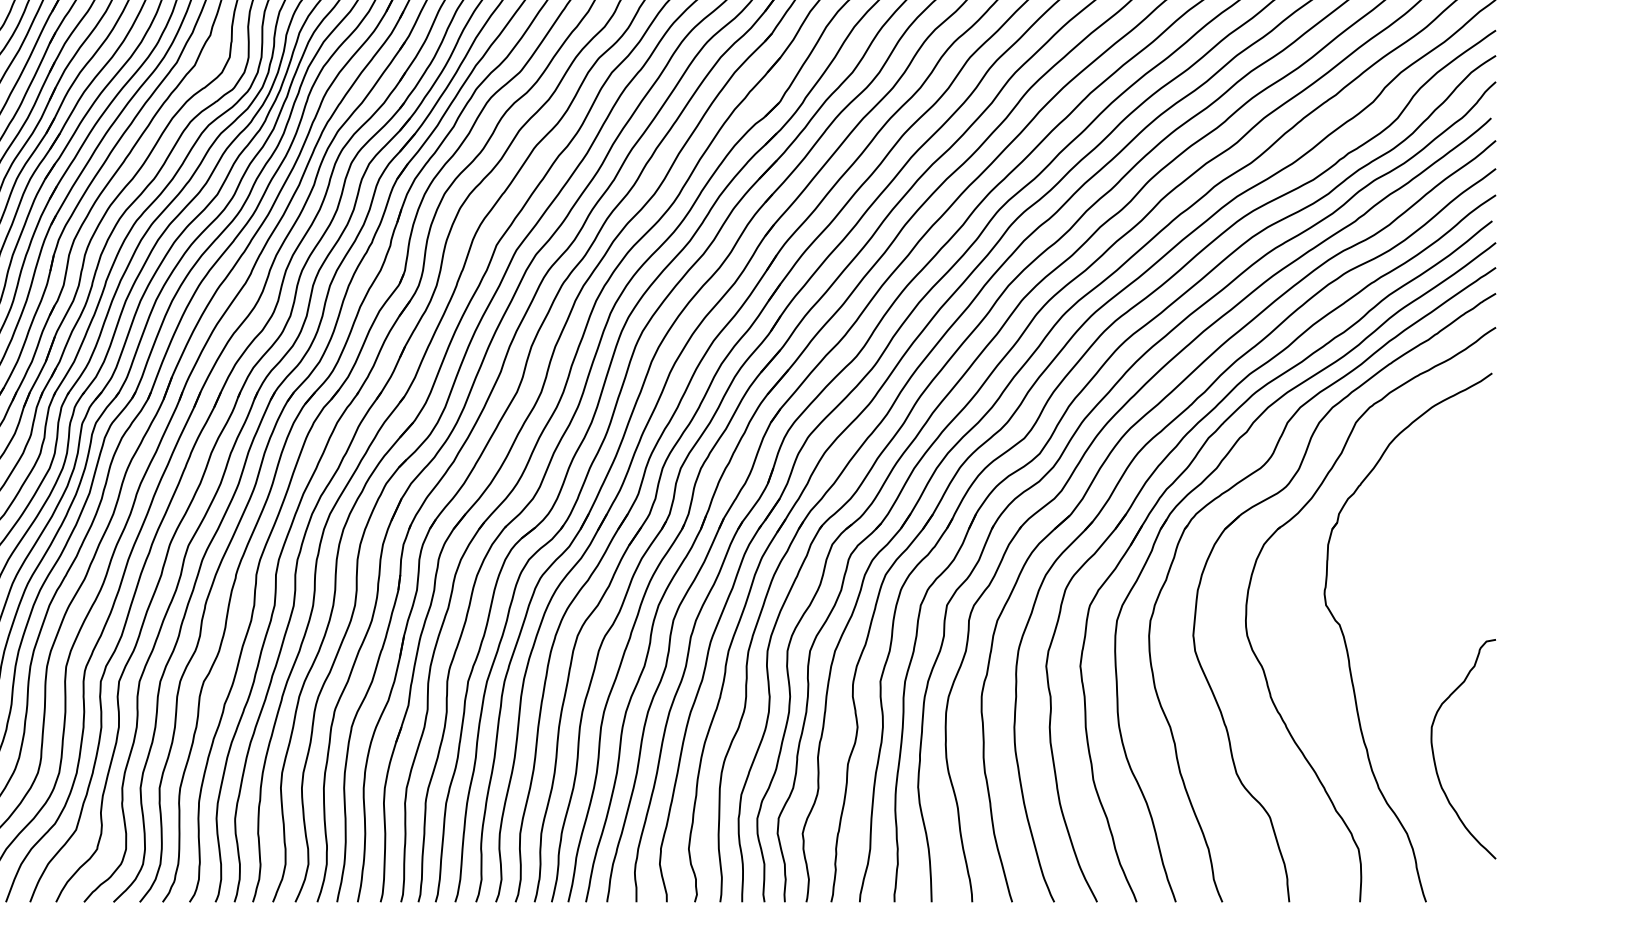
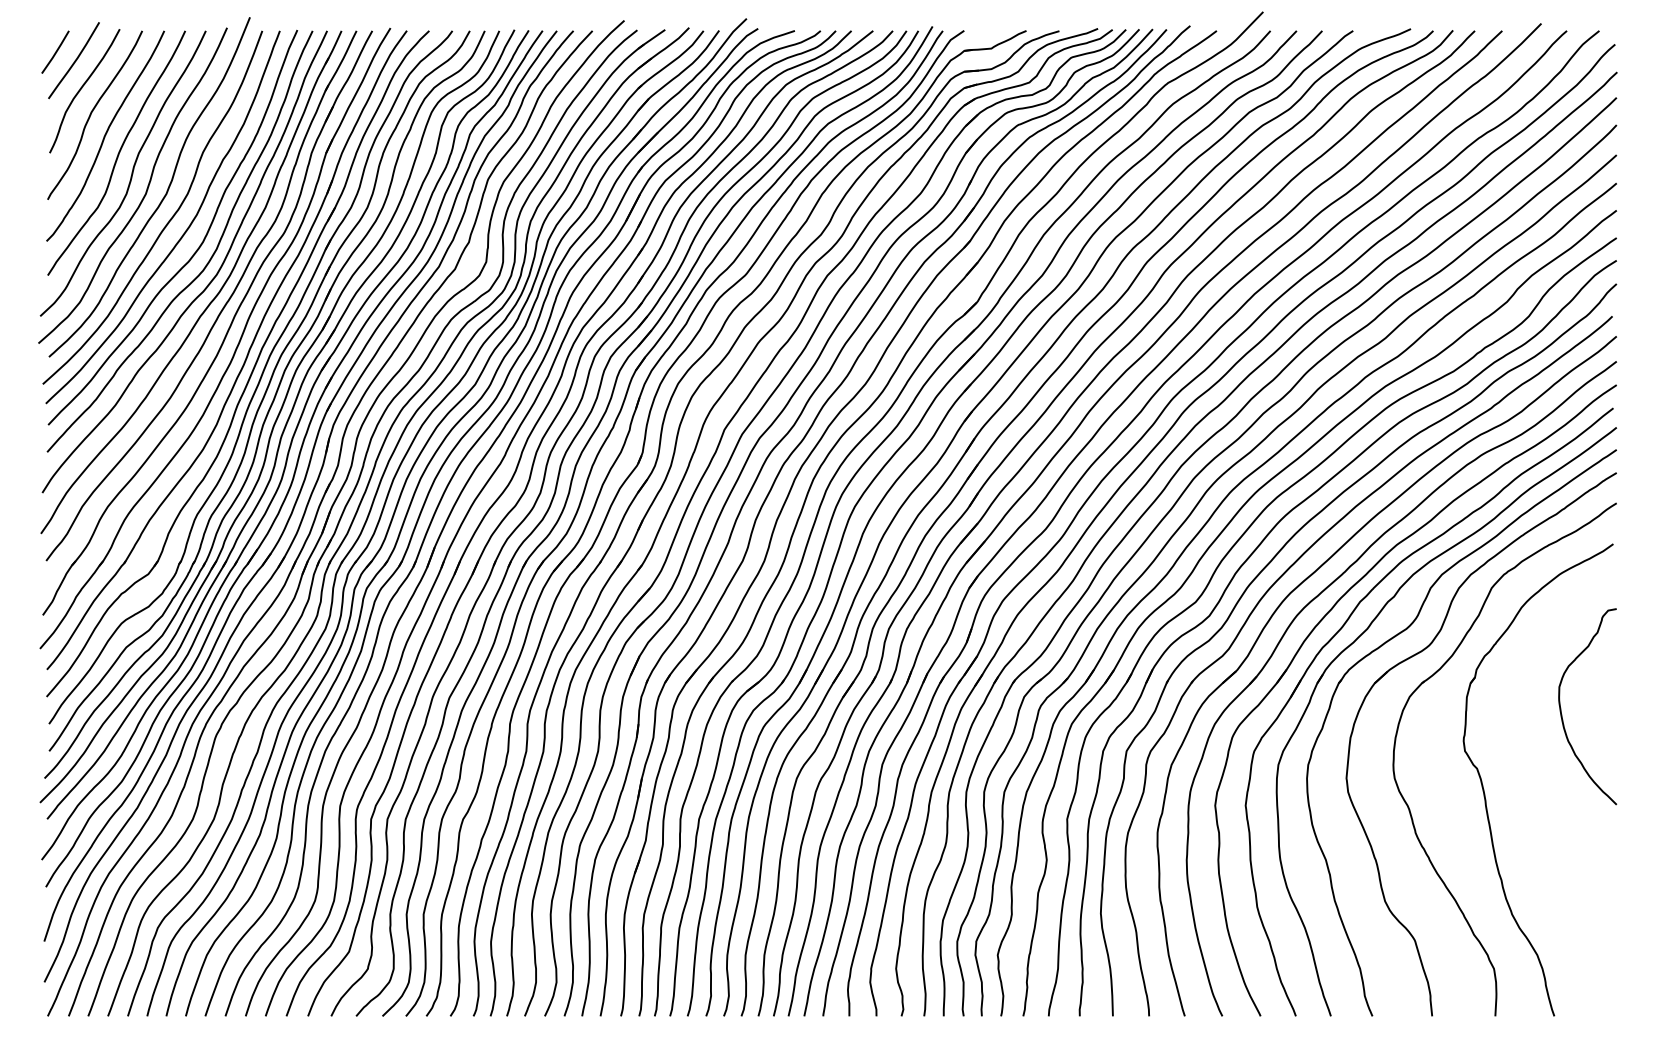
curve: (1434, 751) -> (1561, 708), moved

